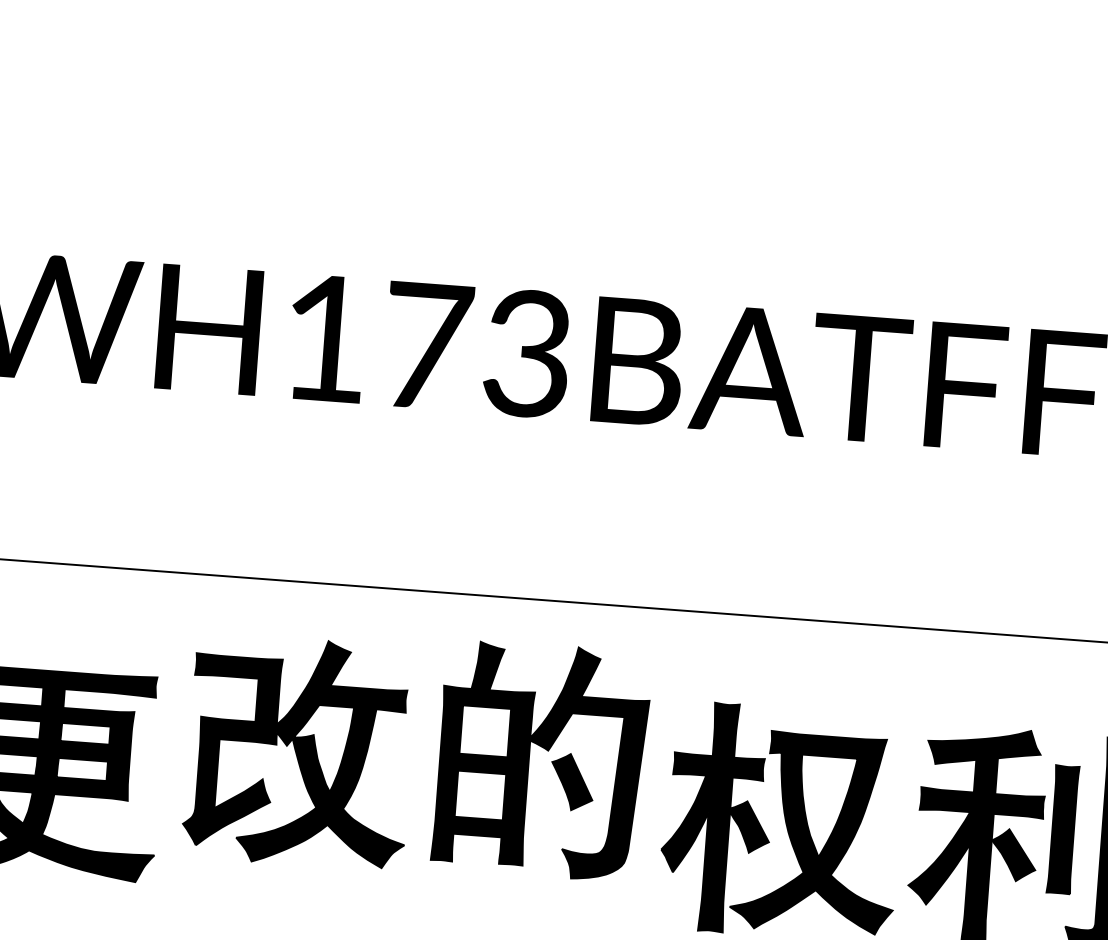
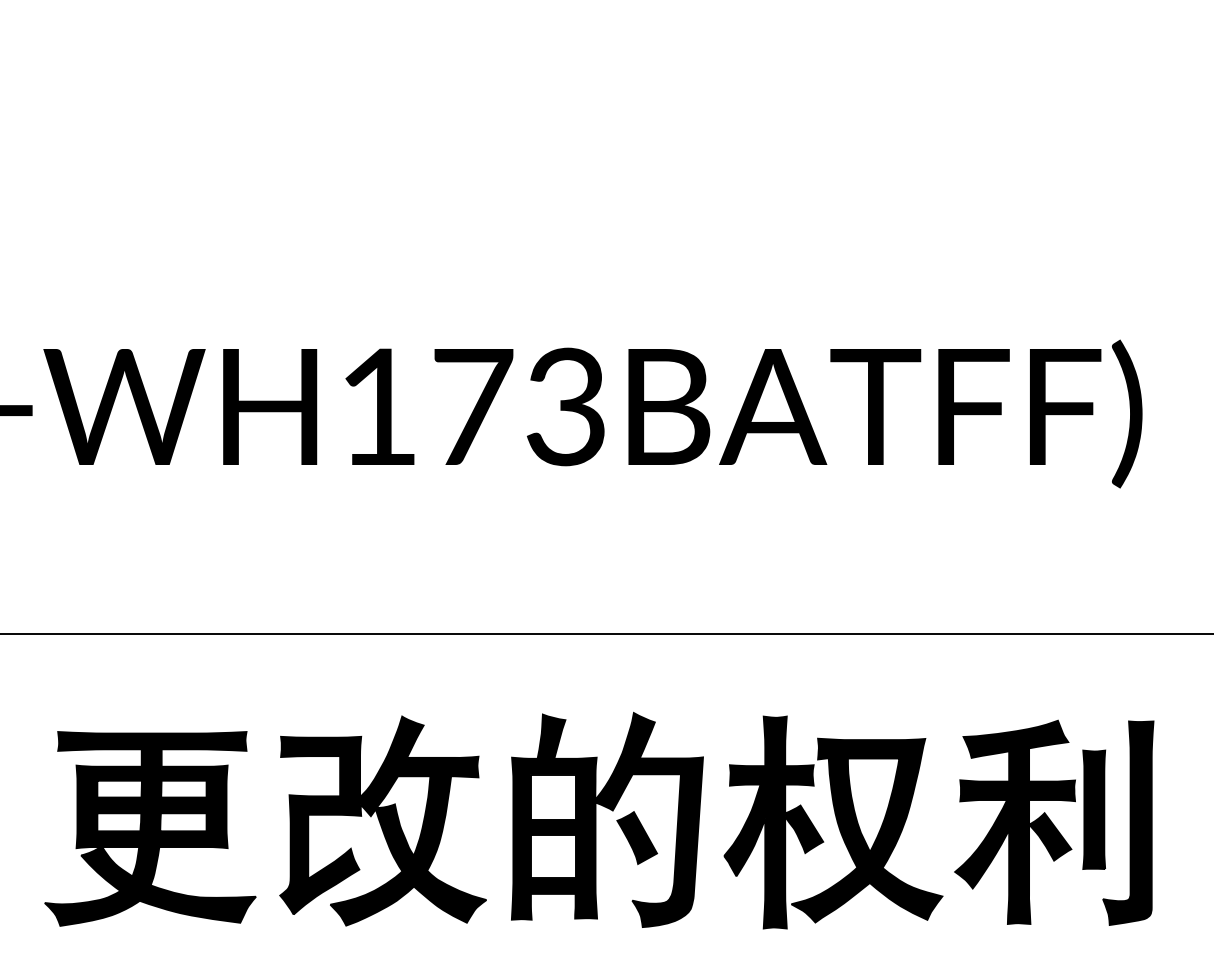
part: (299, 751) -> (382, 820), moved
part: (551, 761) -> (616, 820), moved

